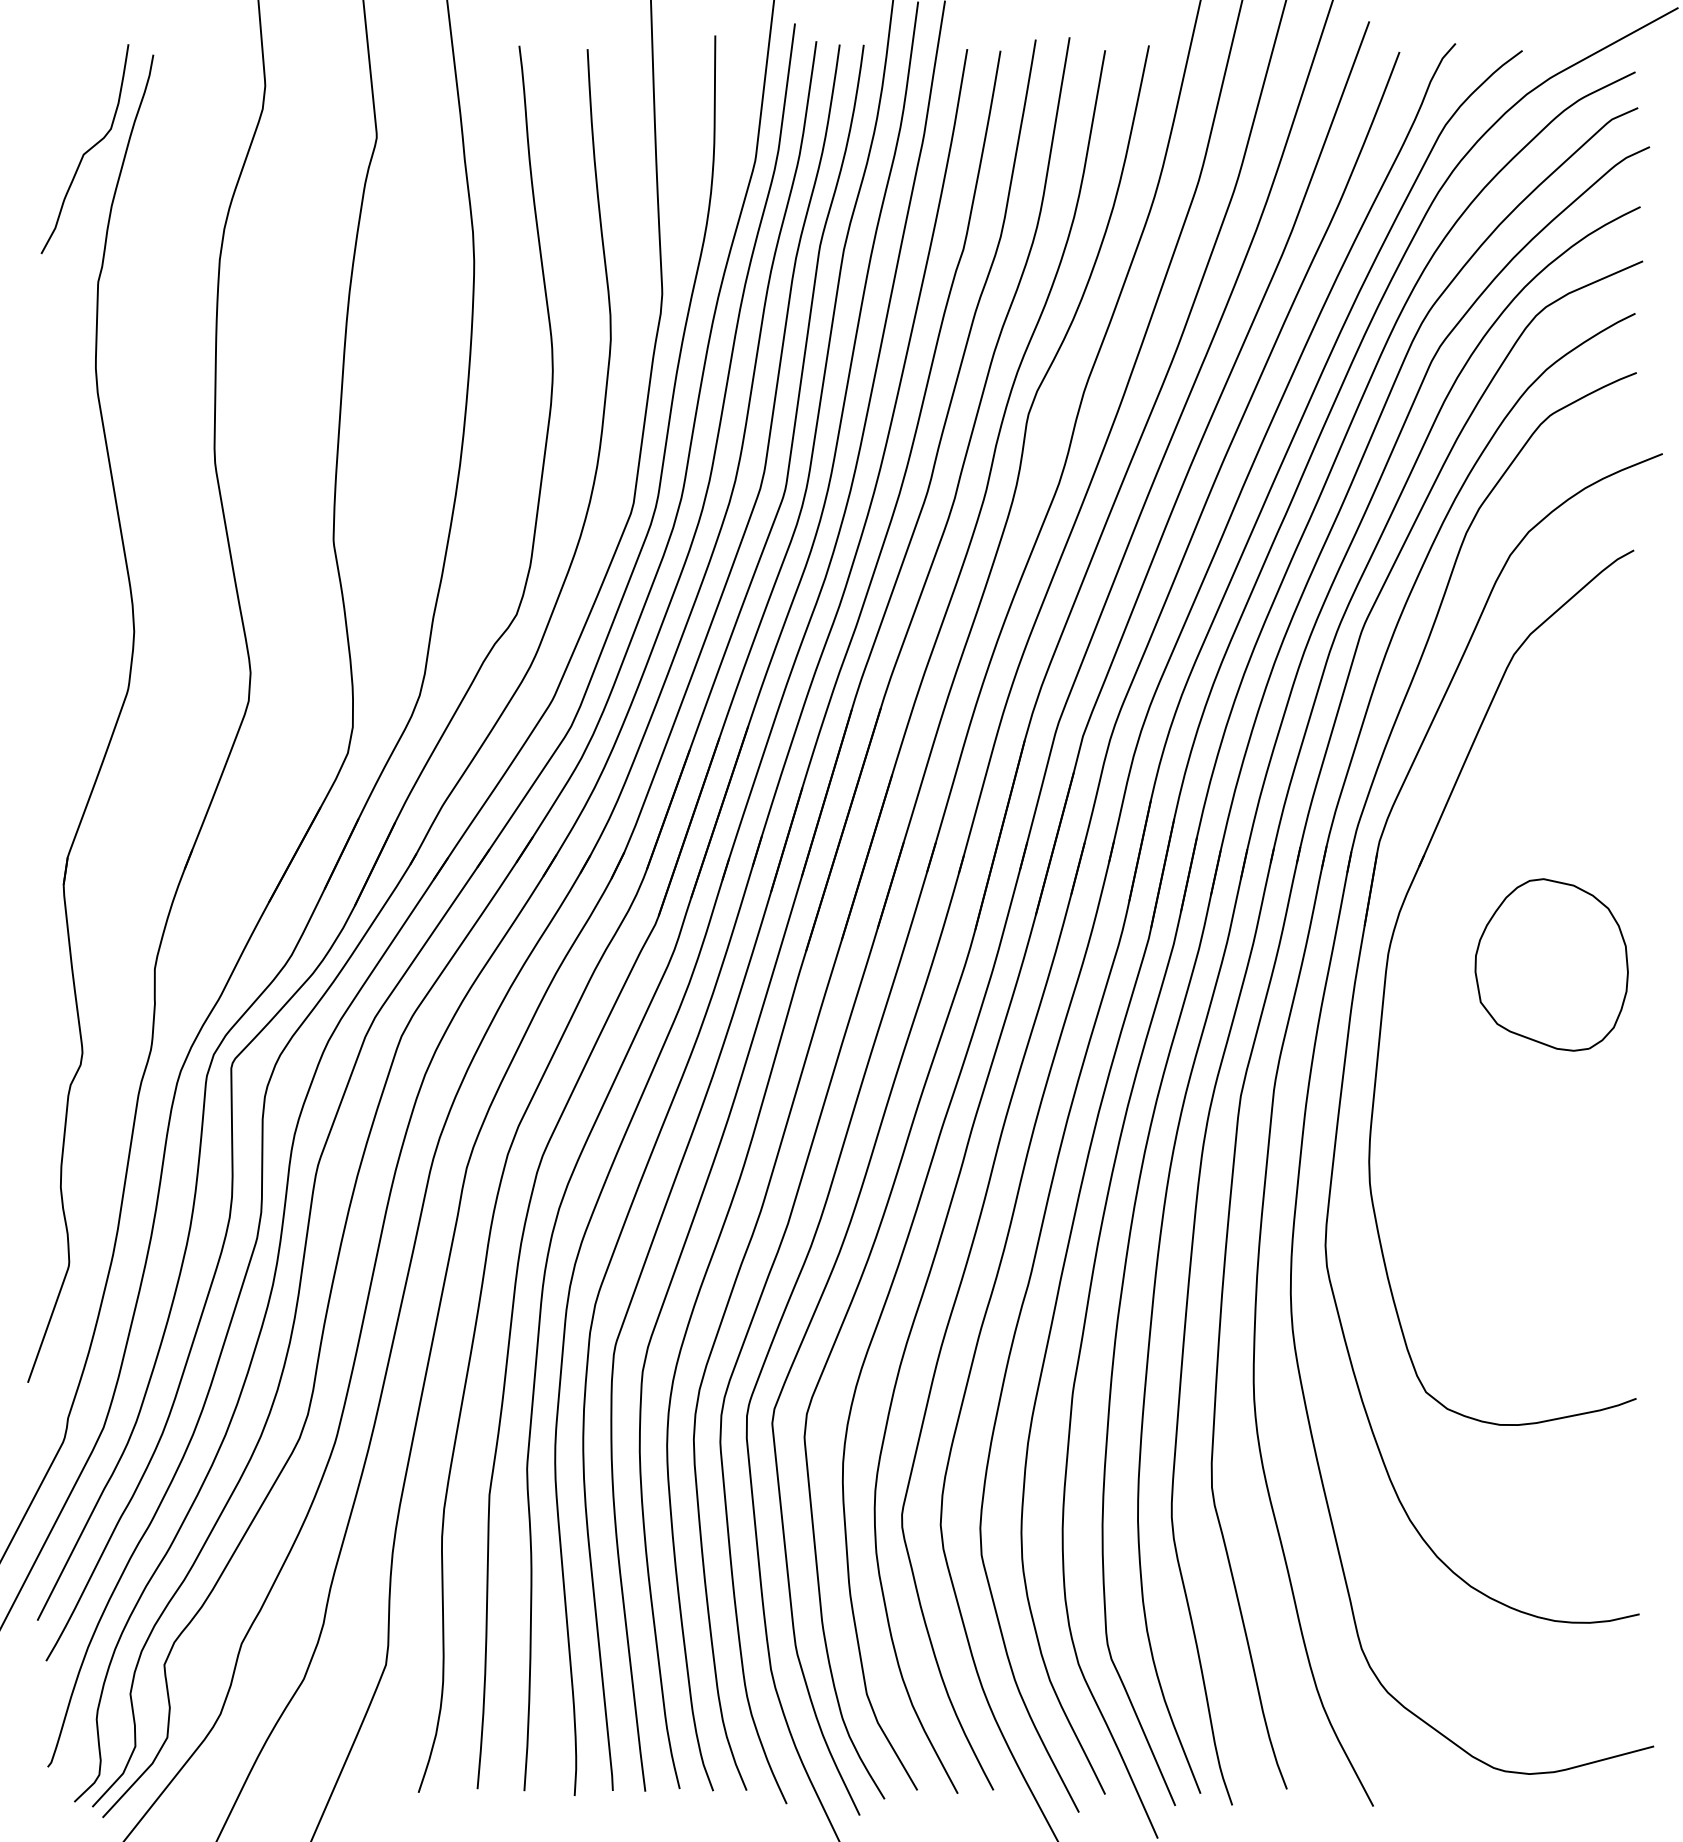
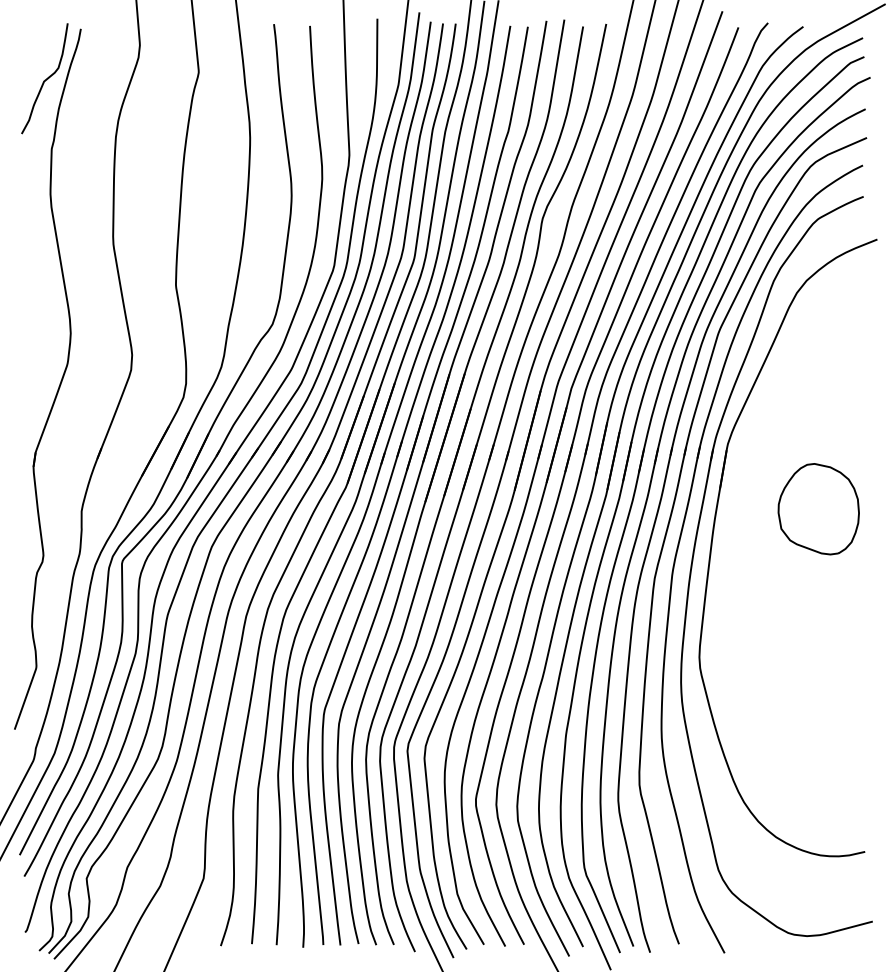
part: (1388, 975) -> (732, 514), removed

